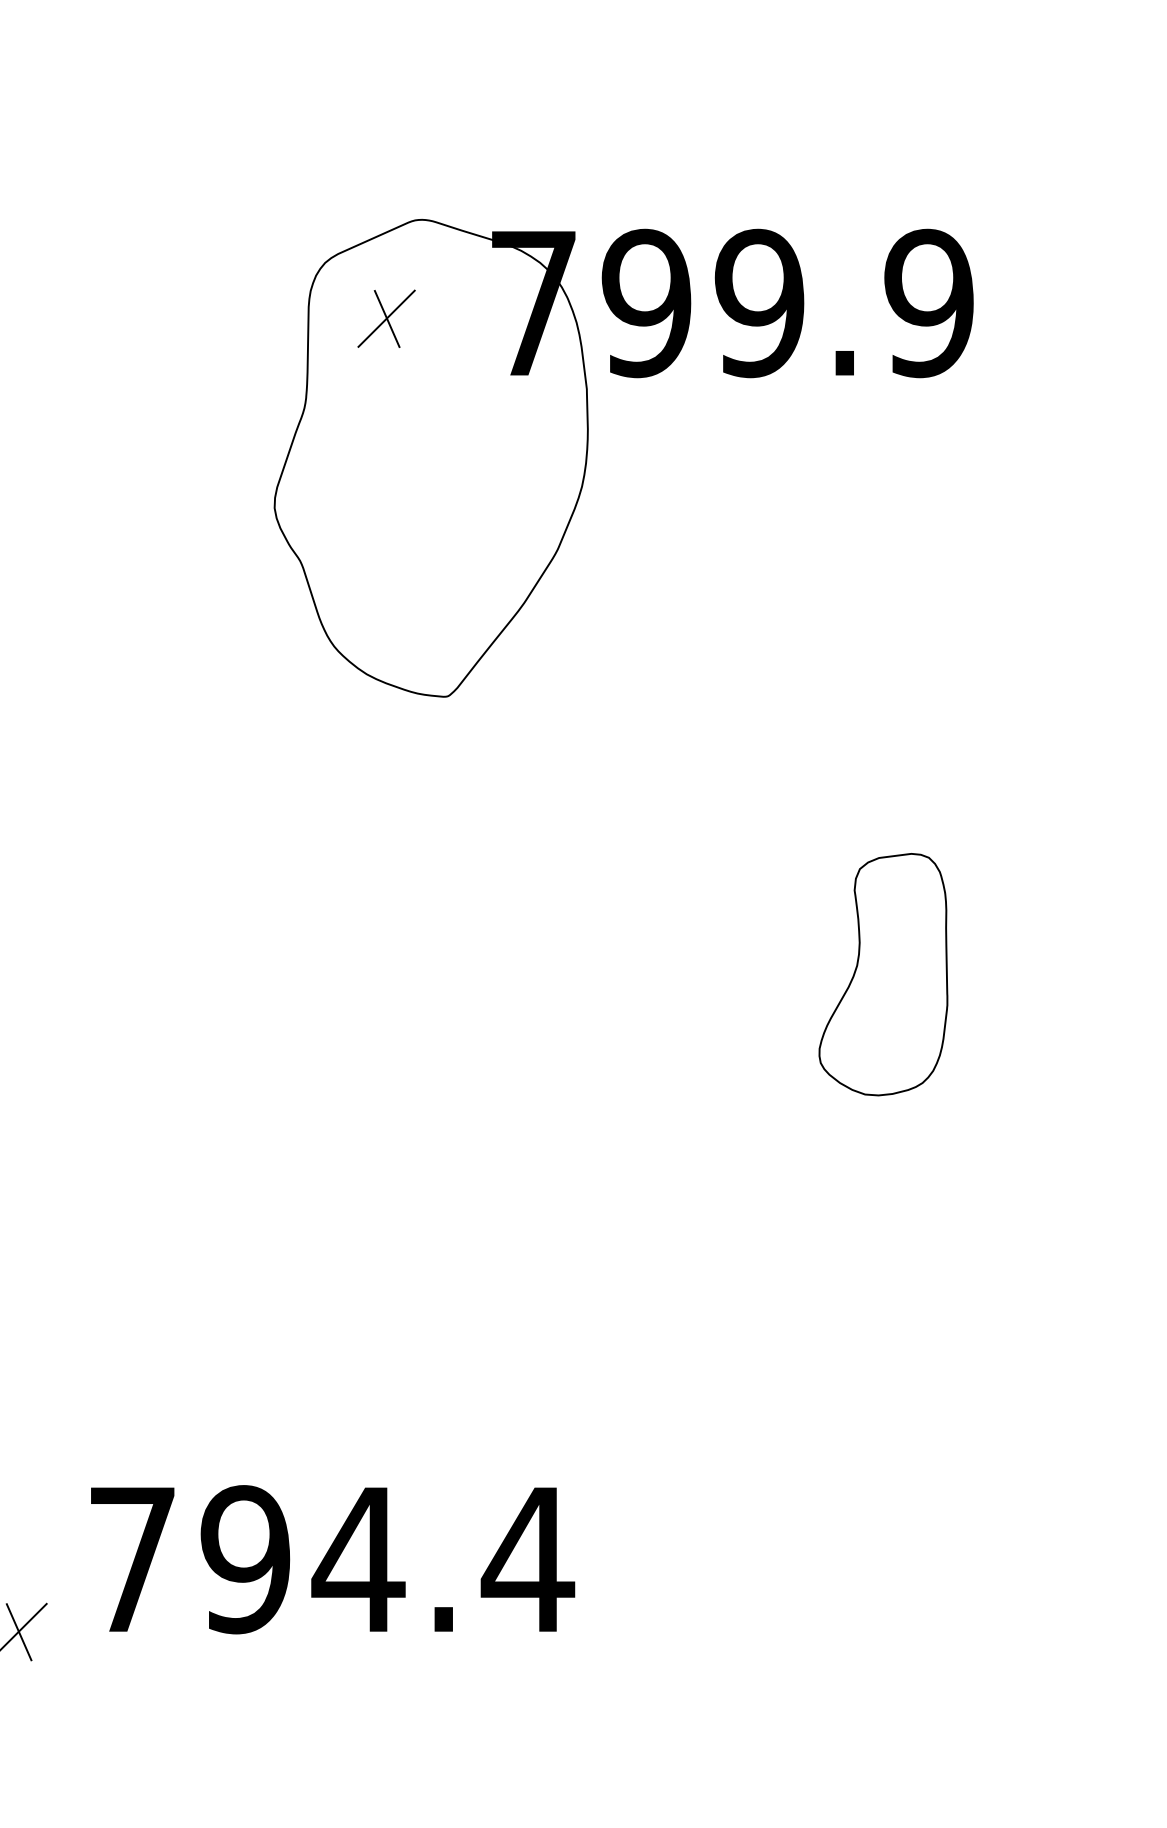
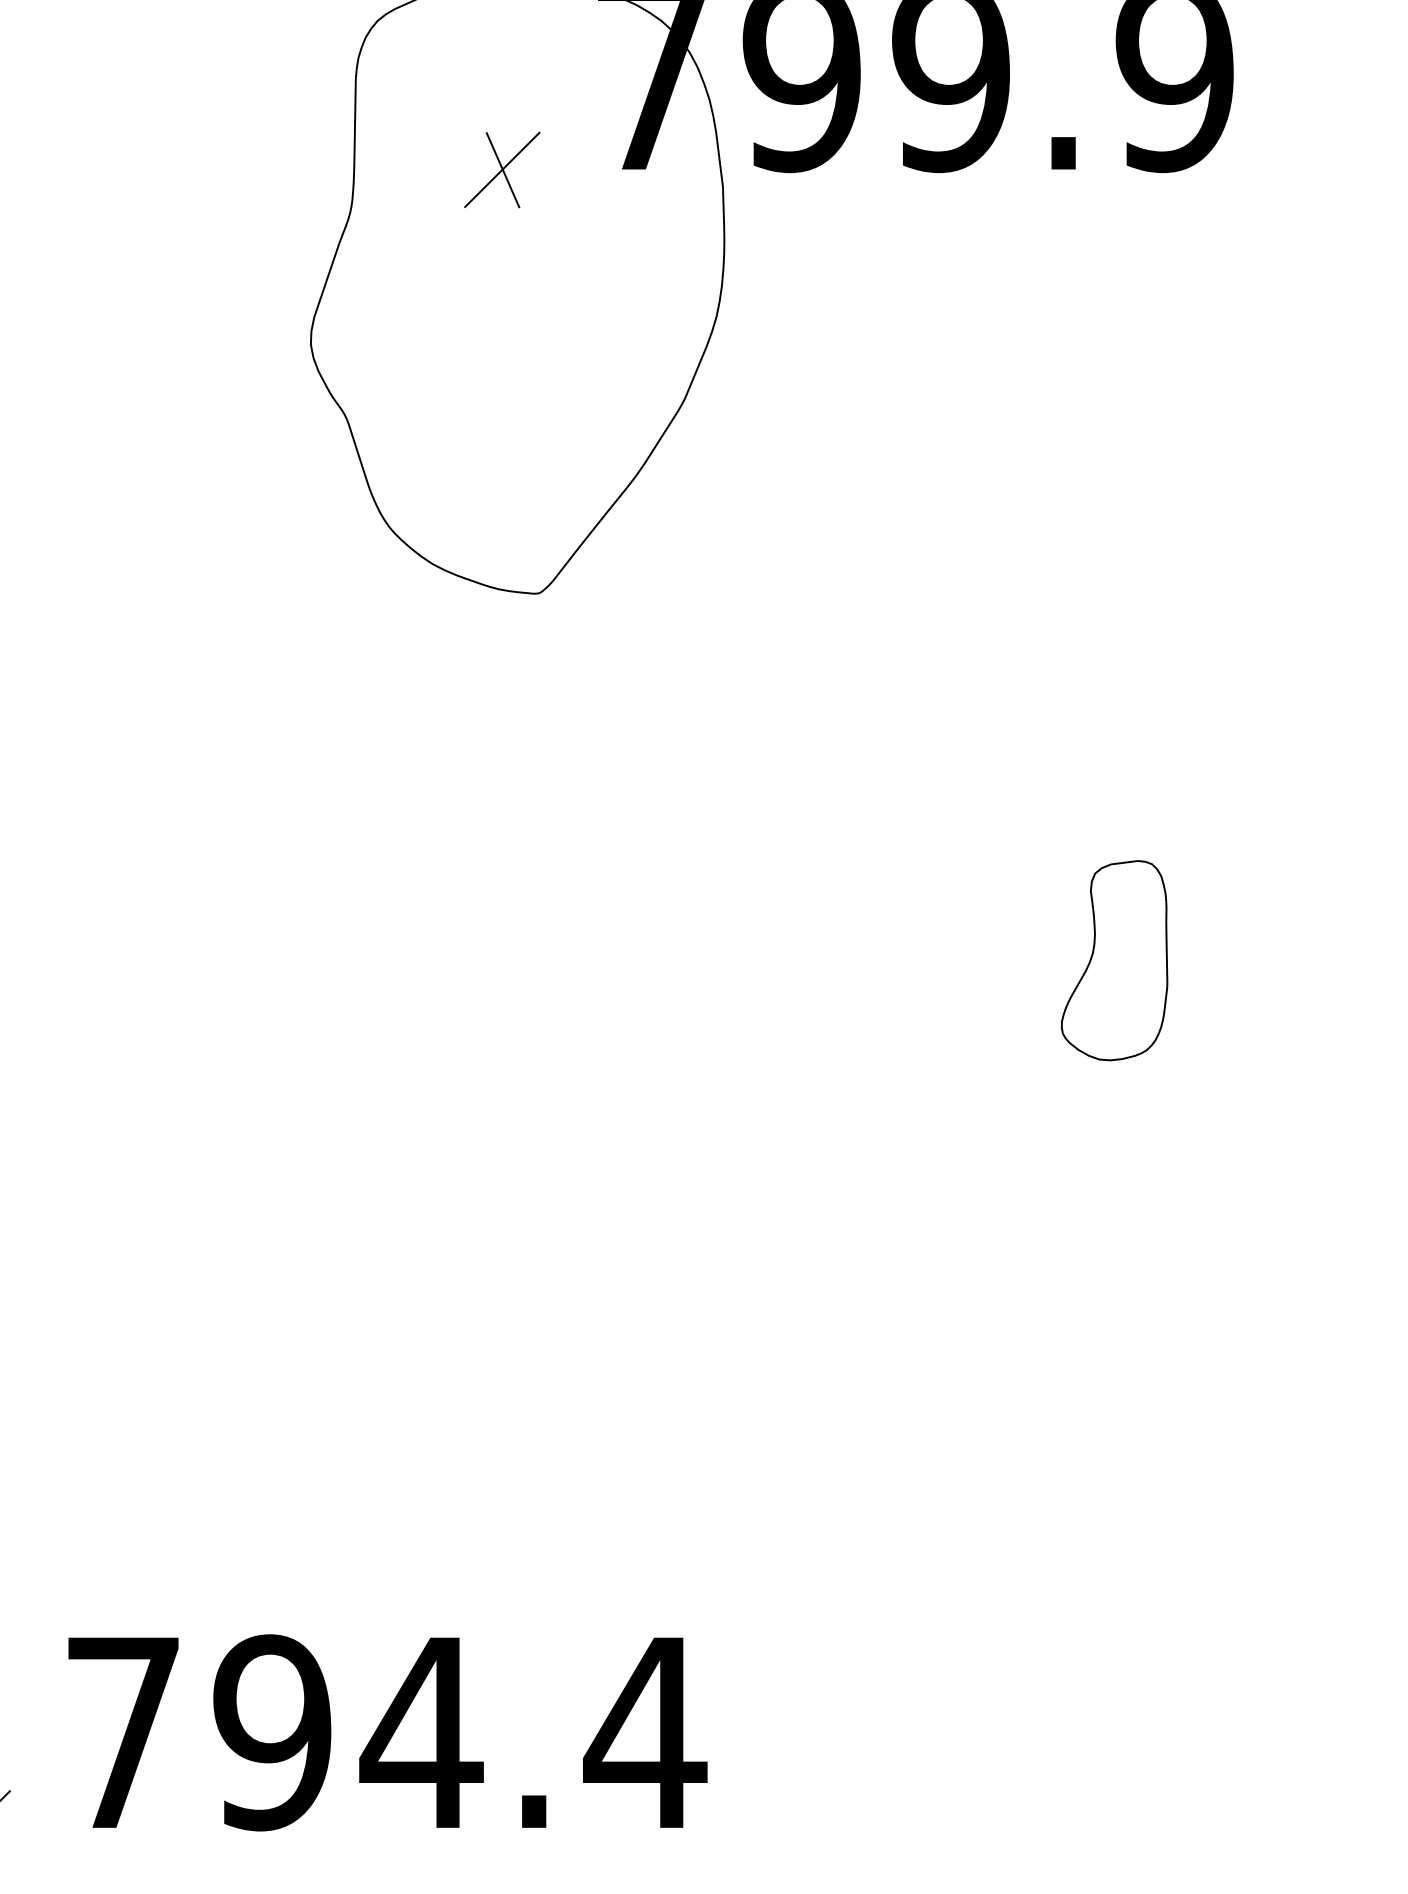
part: (386, 318) -> (502, 169), moved
part: (883, 974) -> (1114, 960), size x0.62

